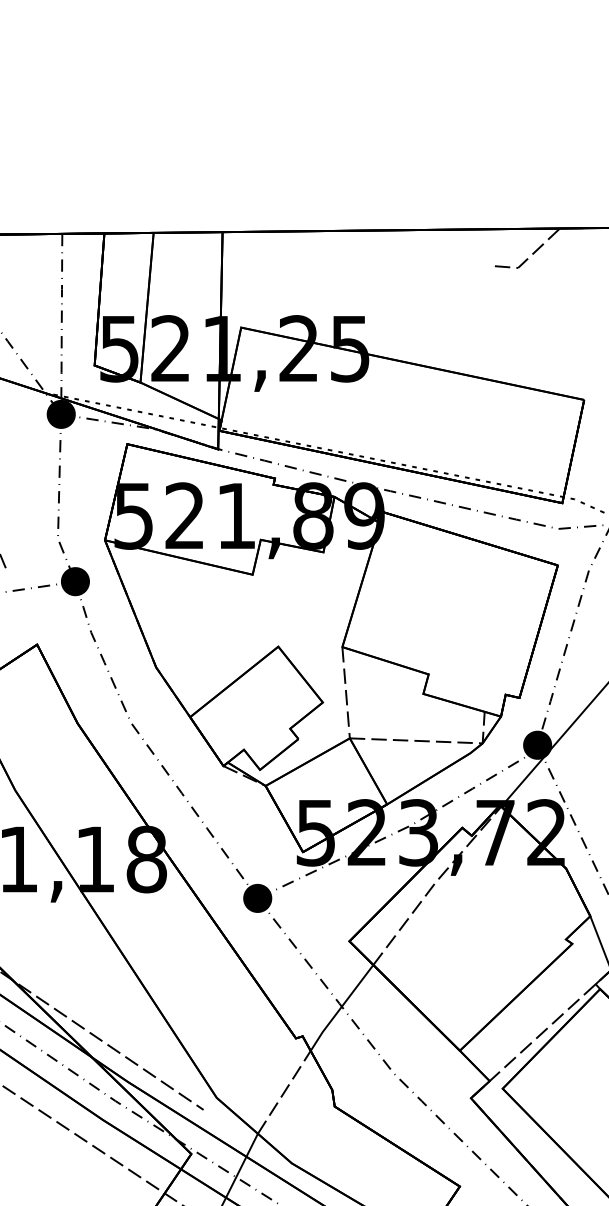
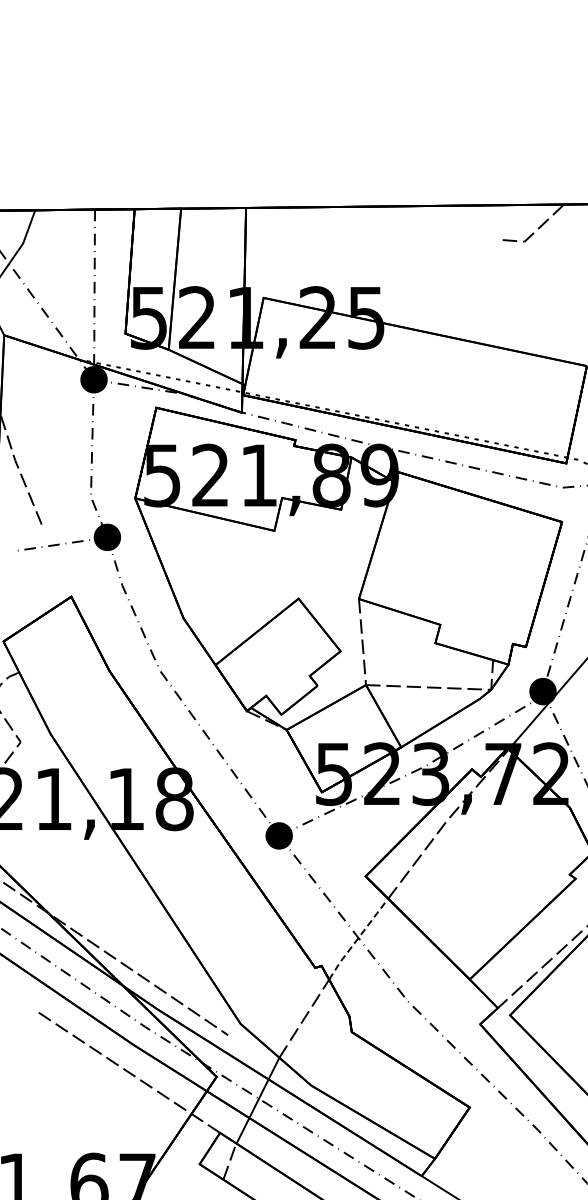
line: (340, 1007) -> (357, 938), solid -> dashed

